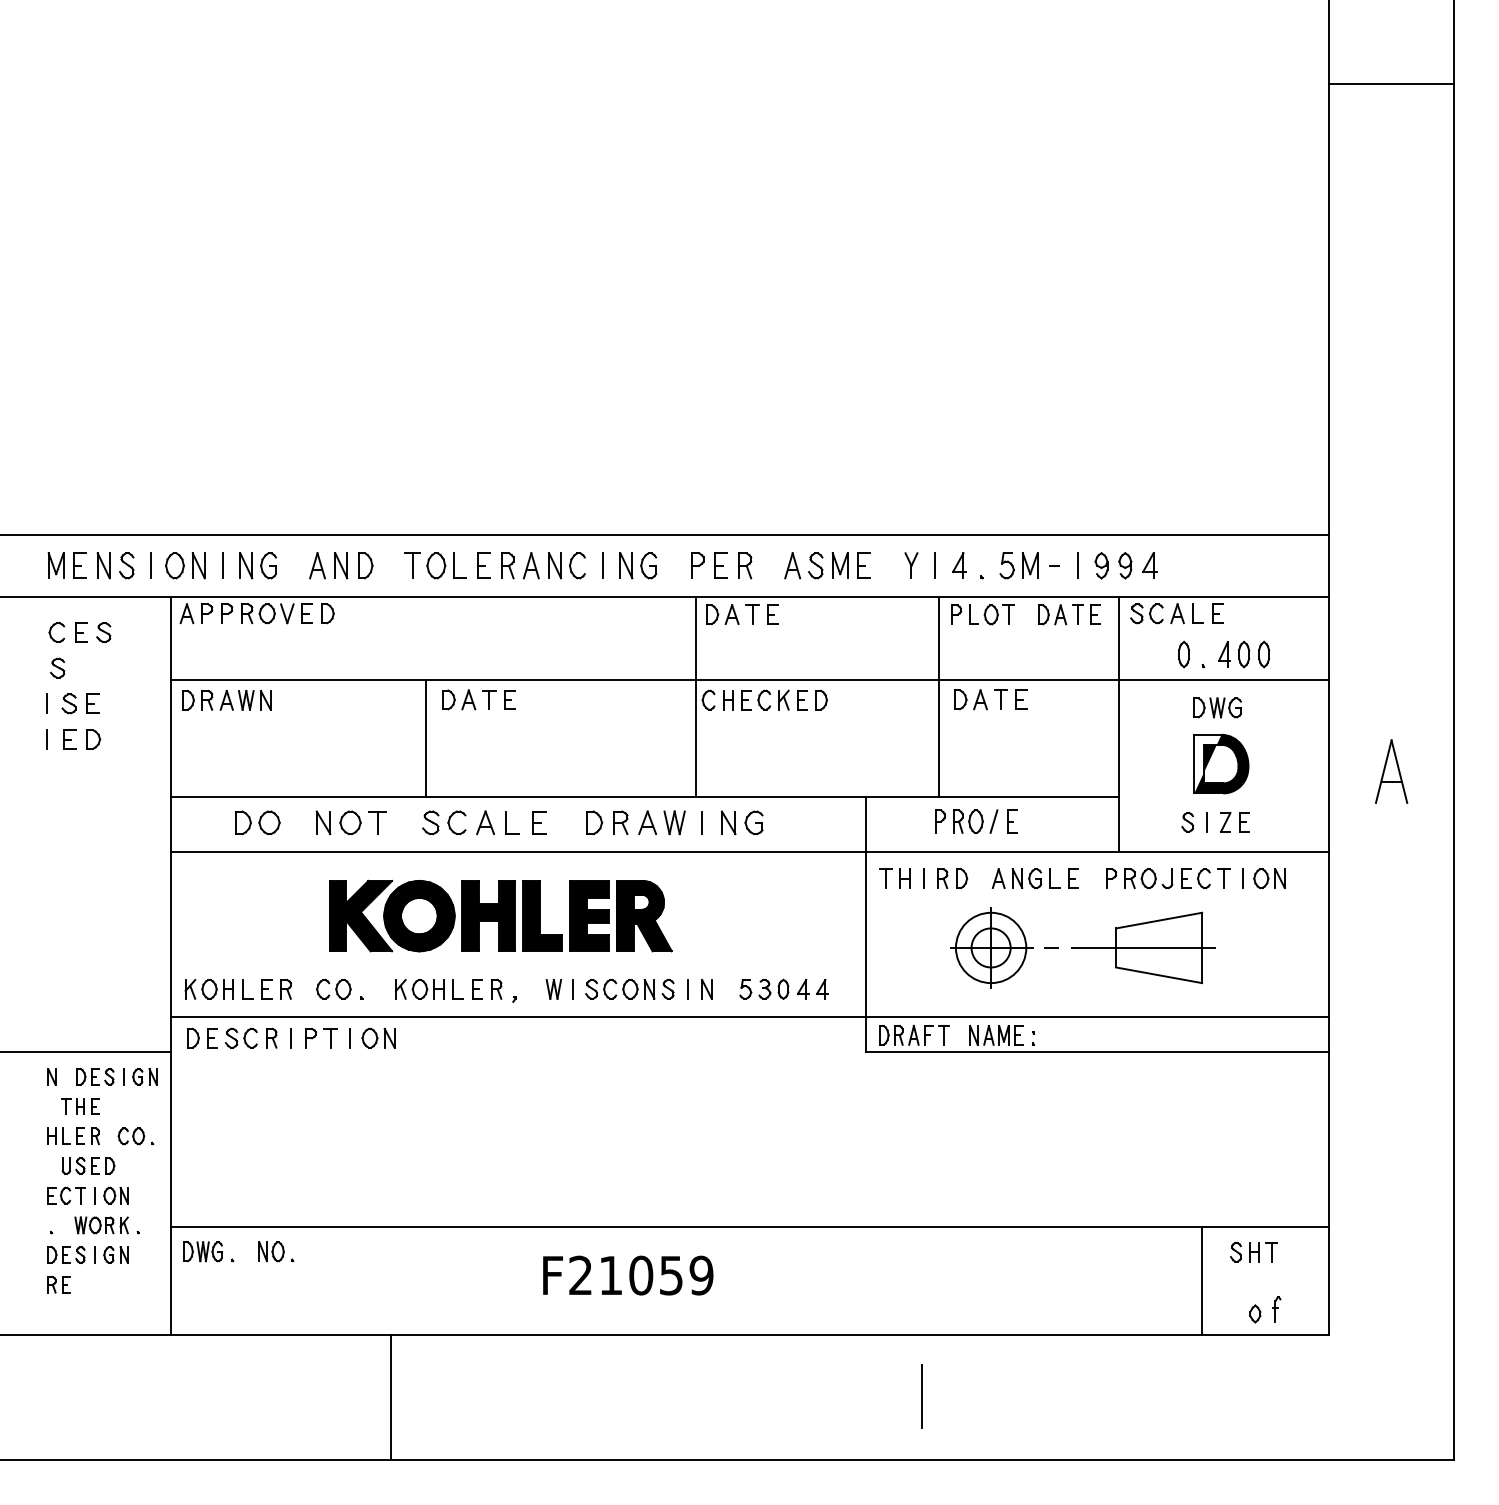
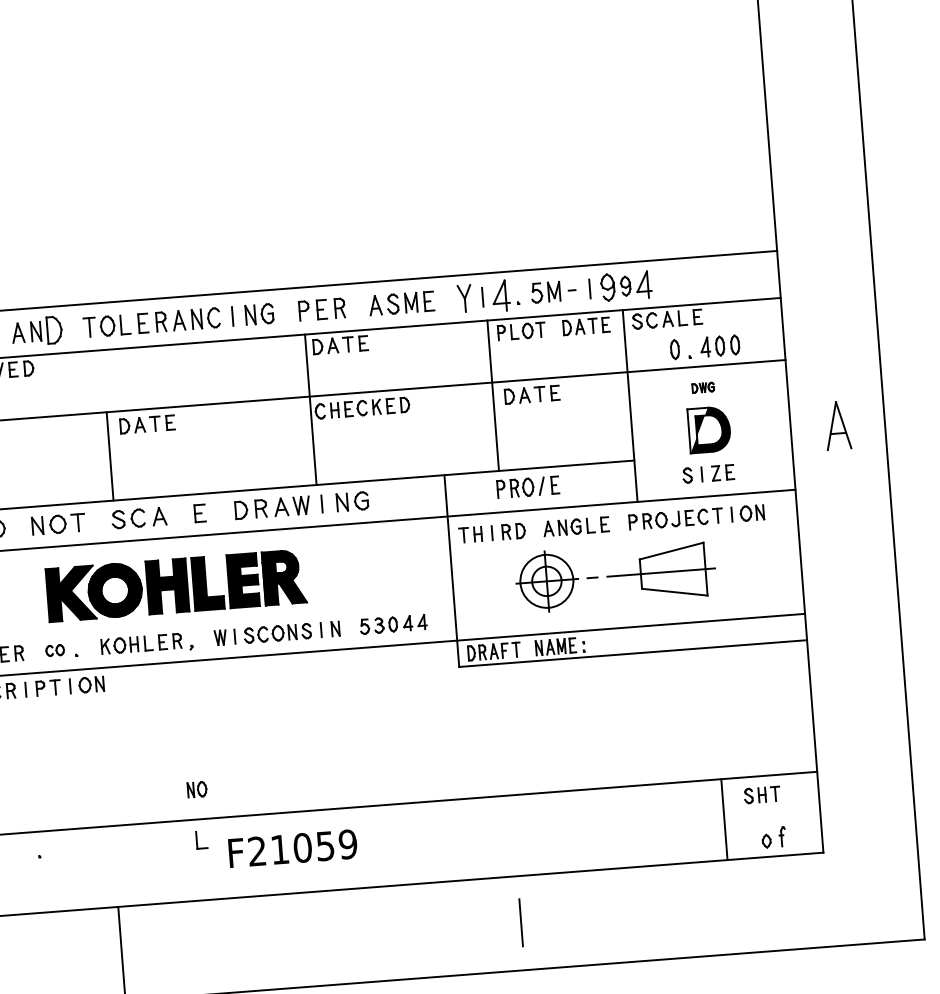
part: (365, 565) -> (54, 330), size x1.4
part: (911, 565) -> (464, 298), size x1.4
part: (959, 565) -> (500, 295), size x1.6
part: (1101, 565) -> (607, 287), size x1.4
part: (1149, 565) -> (643, 284), size x1.4
part: (1217, 707) -> (703, 387), size x0.6
part: (512, 822) -> (201, 839), moved
part: (333, 989) -> (54, 650), size x0.7
part: (271, 1251) -> (197, 789), moved

